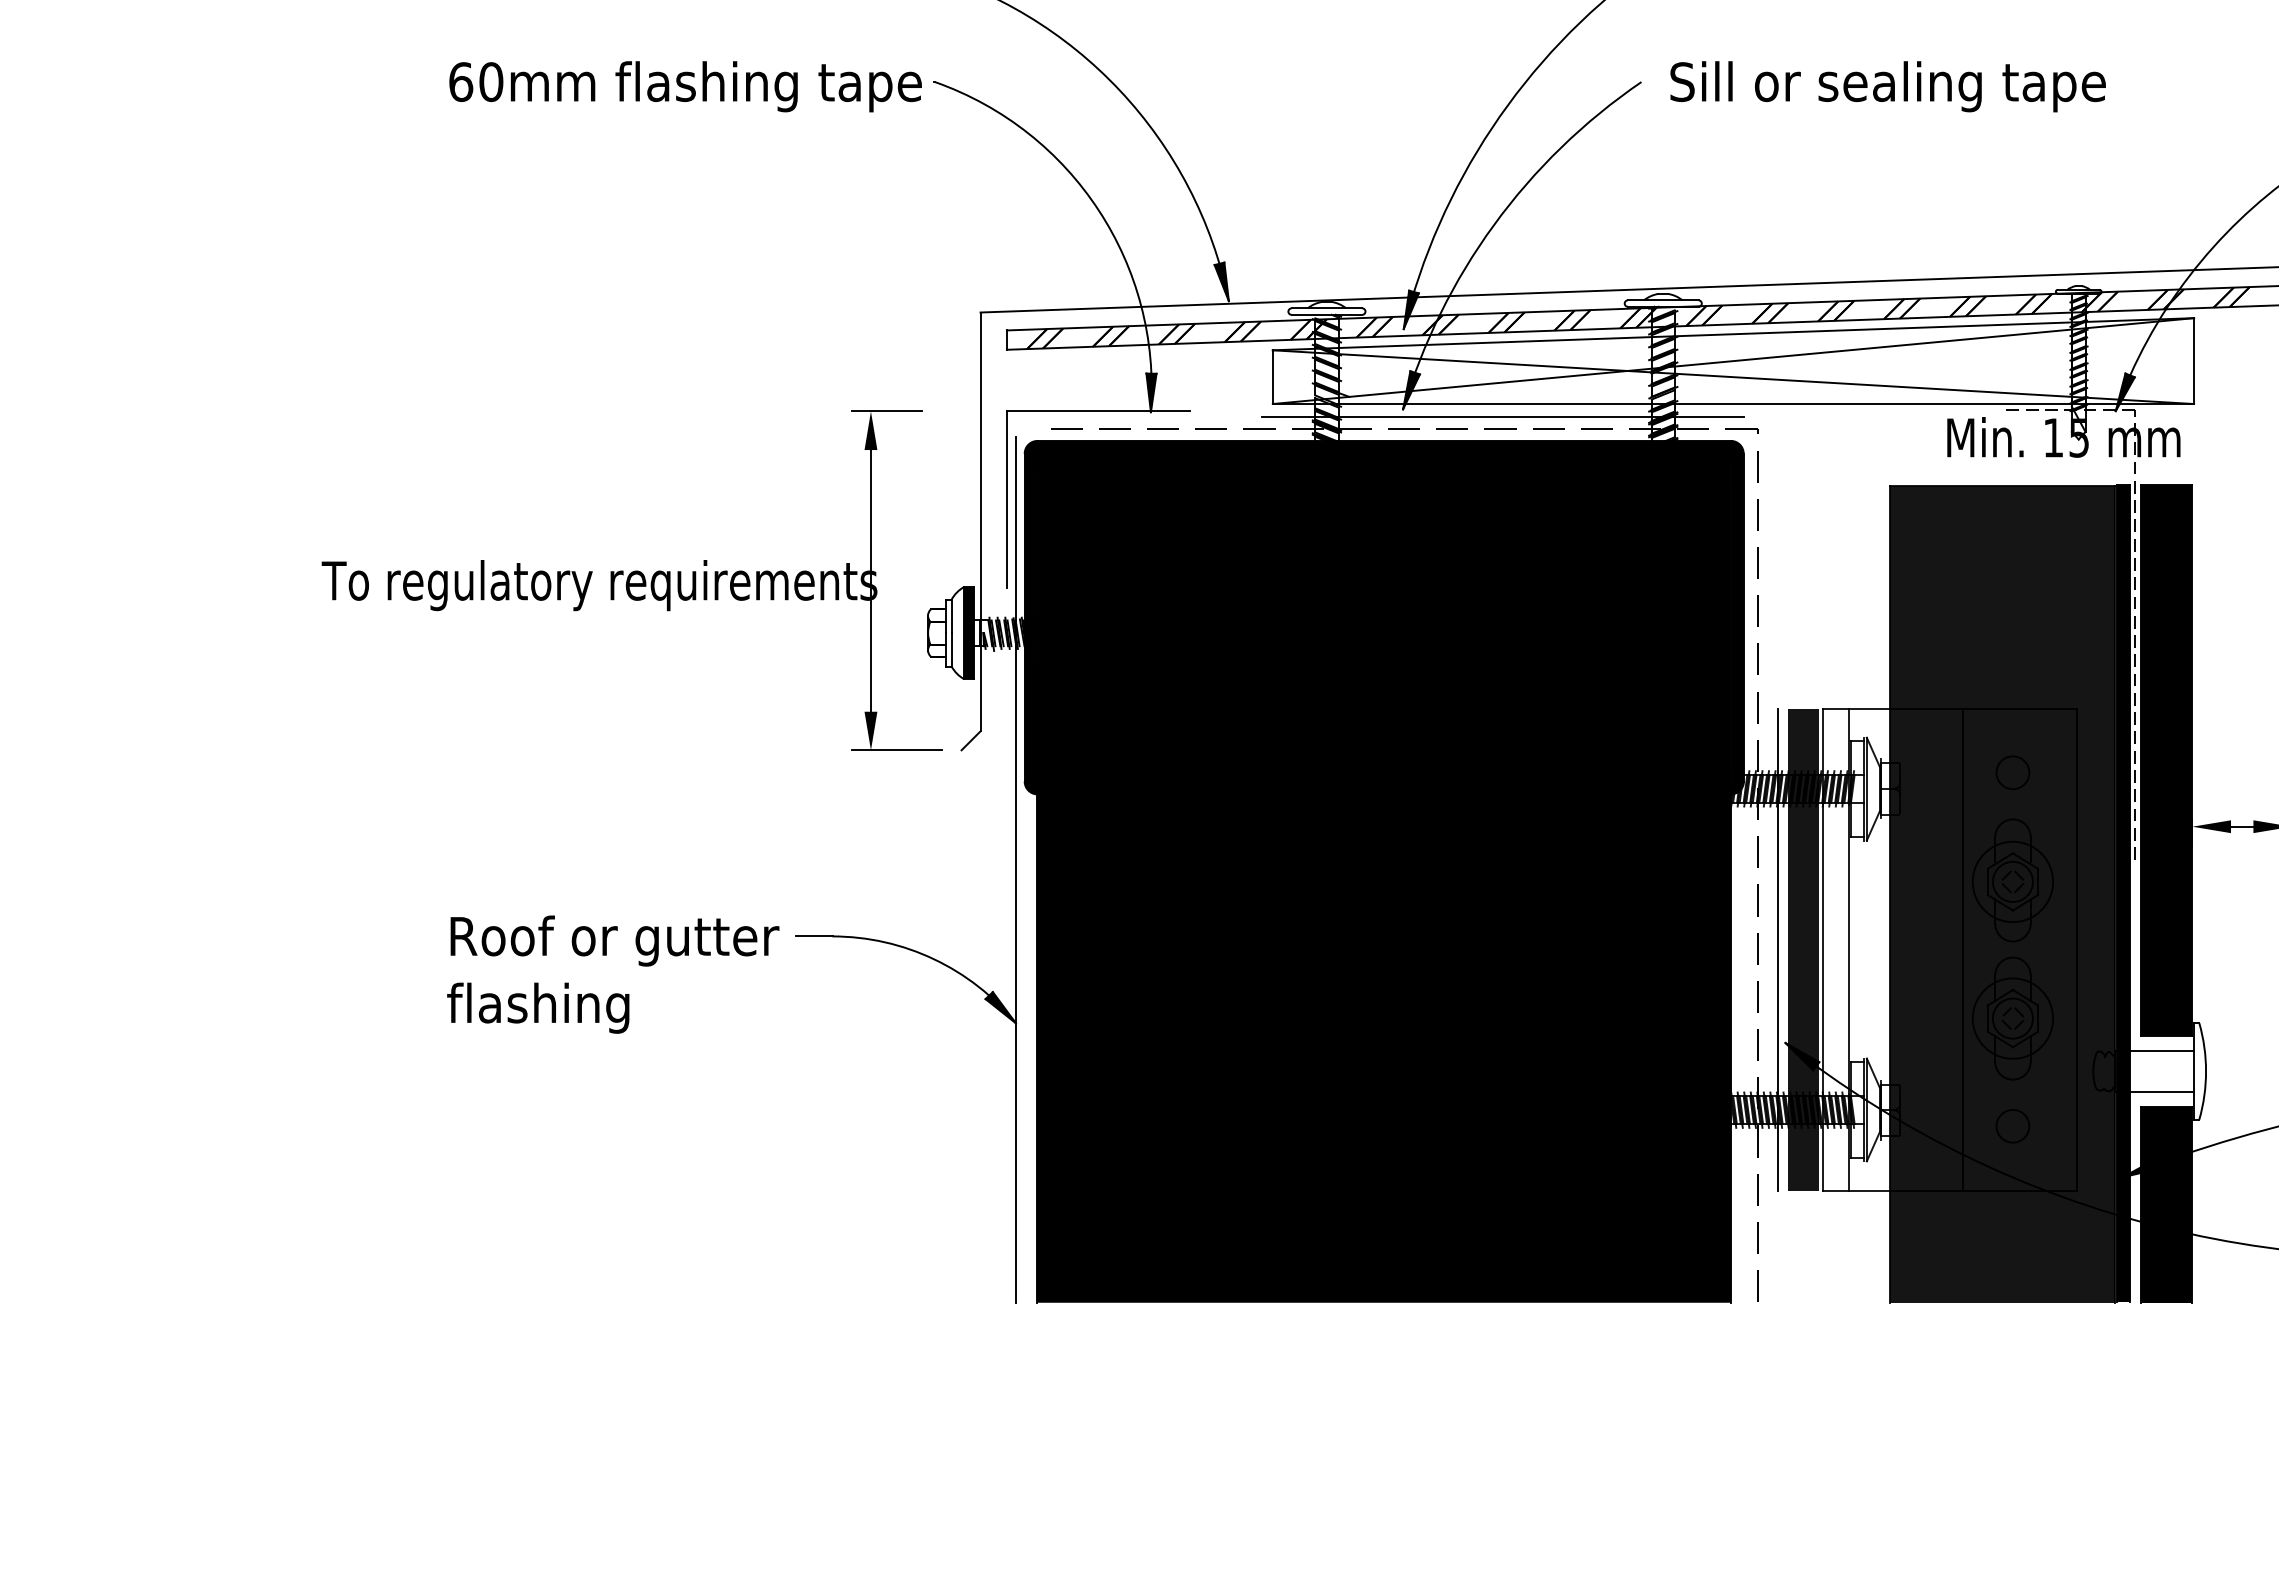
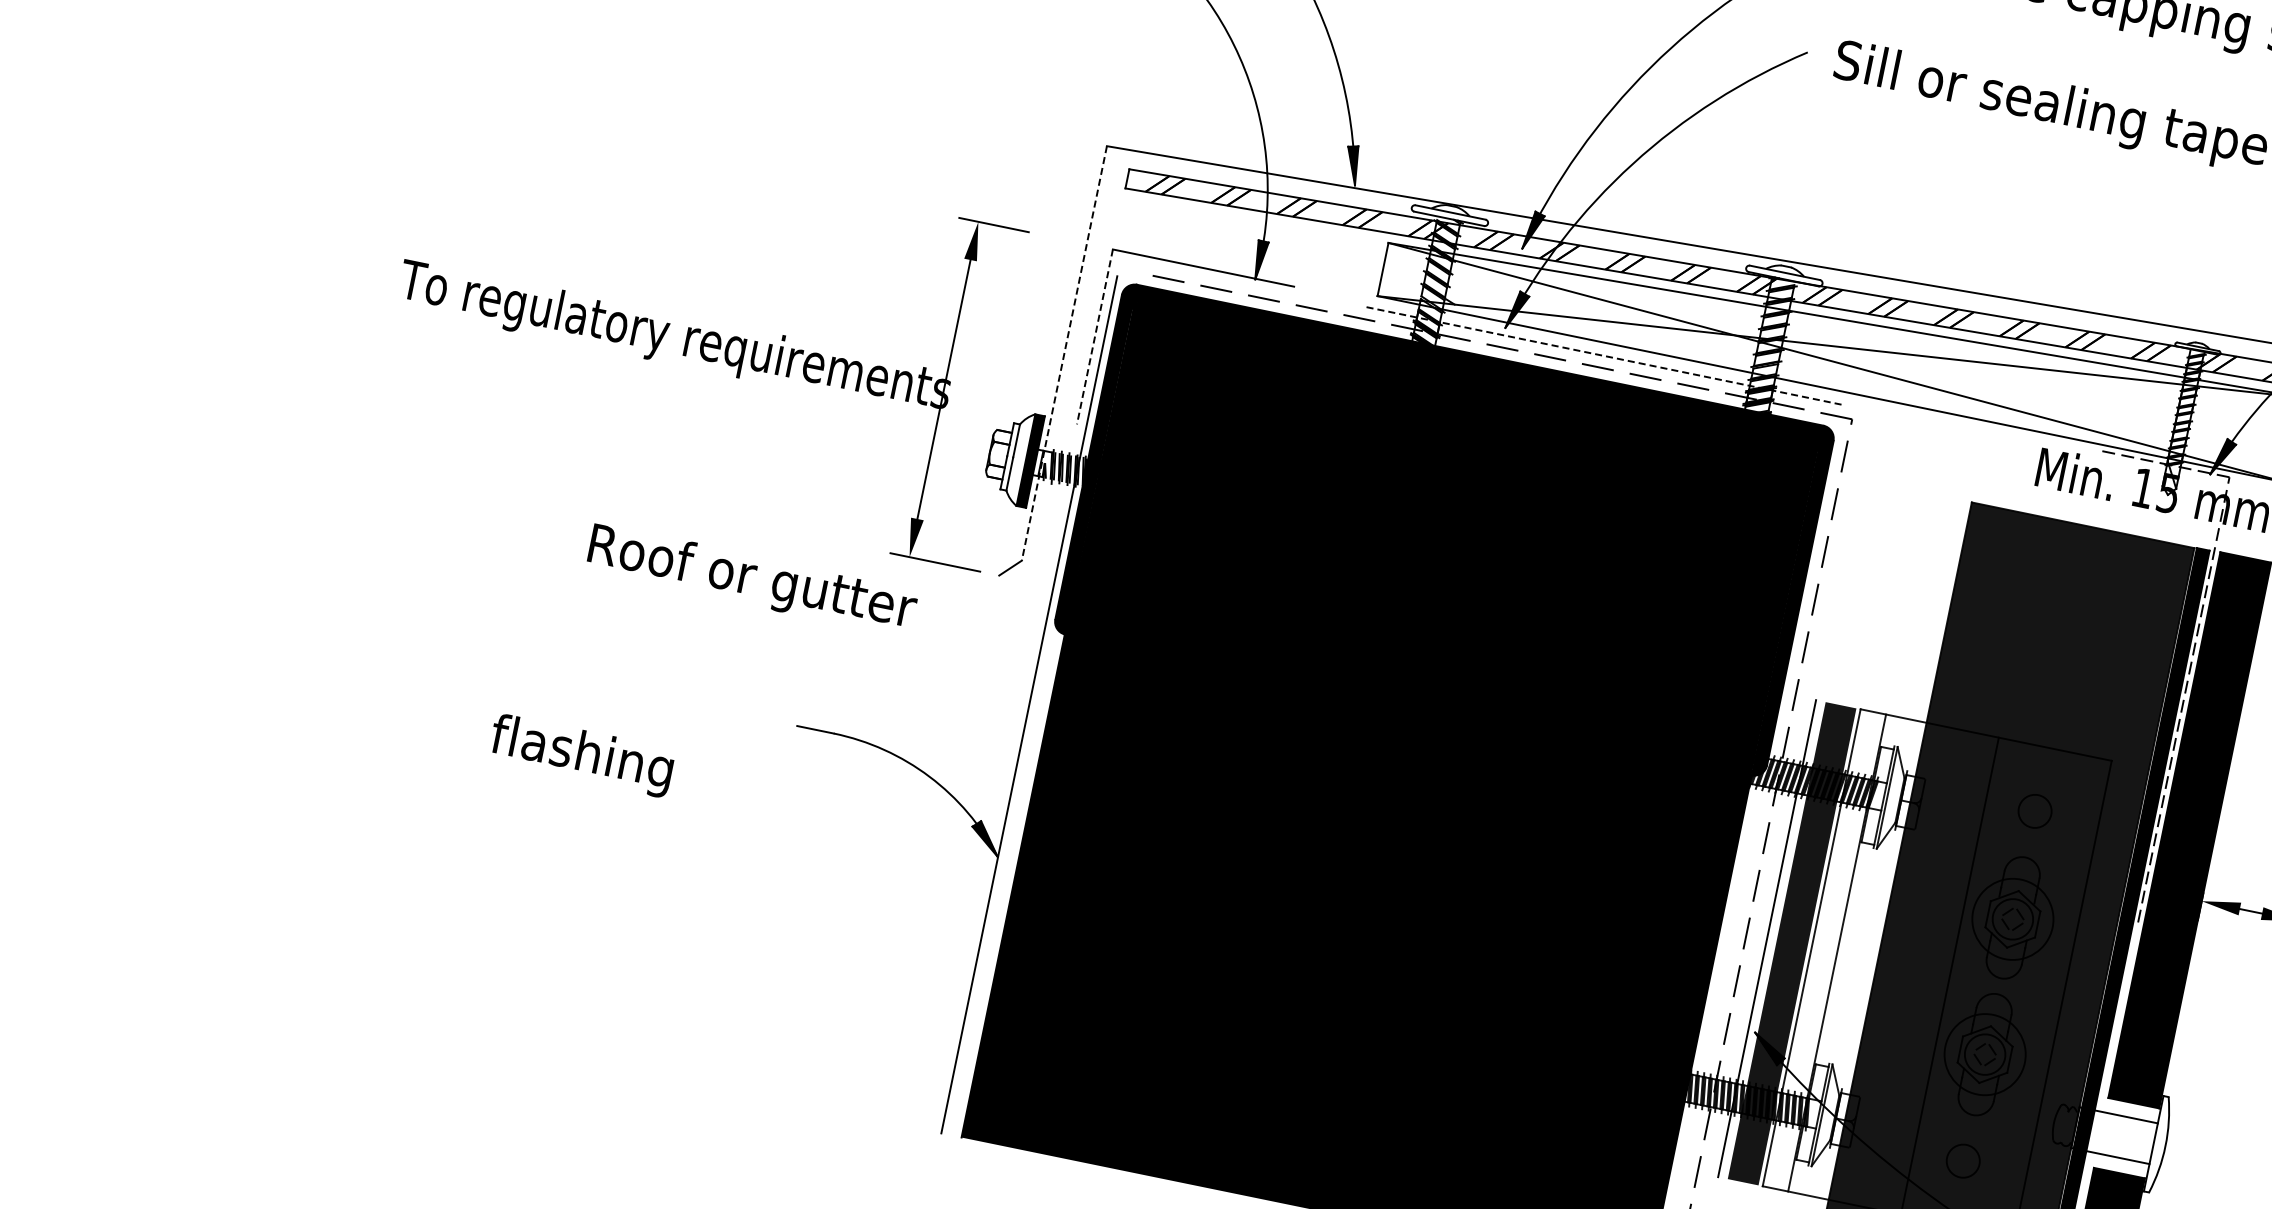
line: (1502, 416) -> (1602, 355), solid -> dashed
line: (1006, 500) -> (1094, 337), solid -> dashed
line: (980, 522) -> (1064, 353), solid -> dashed
text: (614, 940) -> (751, 579), moved
text: (538, 1007) -> (581, 755), moved

